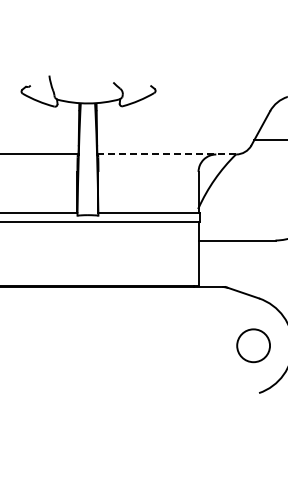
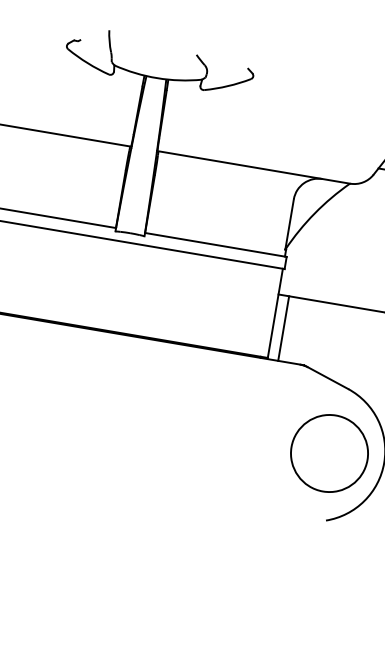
line: (166, 154) -> (253, 167), dashed -> solid
line: (206, 263) -> (283, 328), added
circle: (253, 345) -> (329, 453), size x1.67

